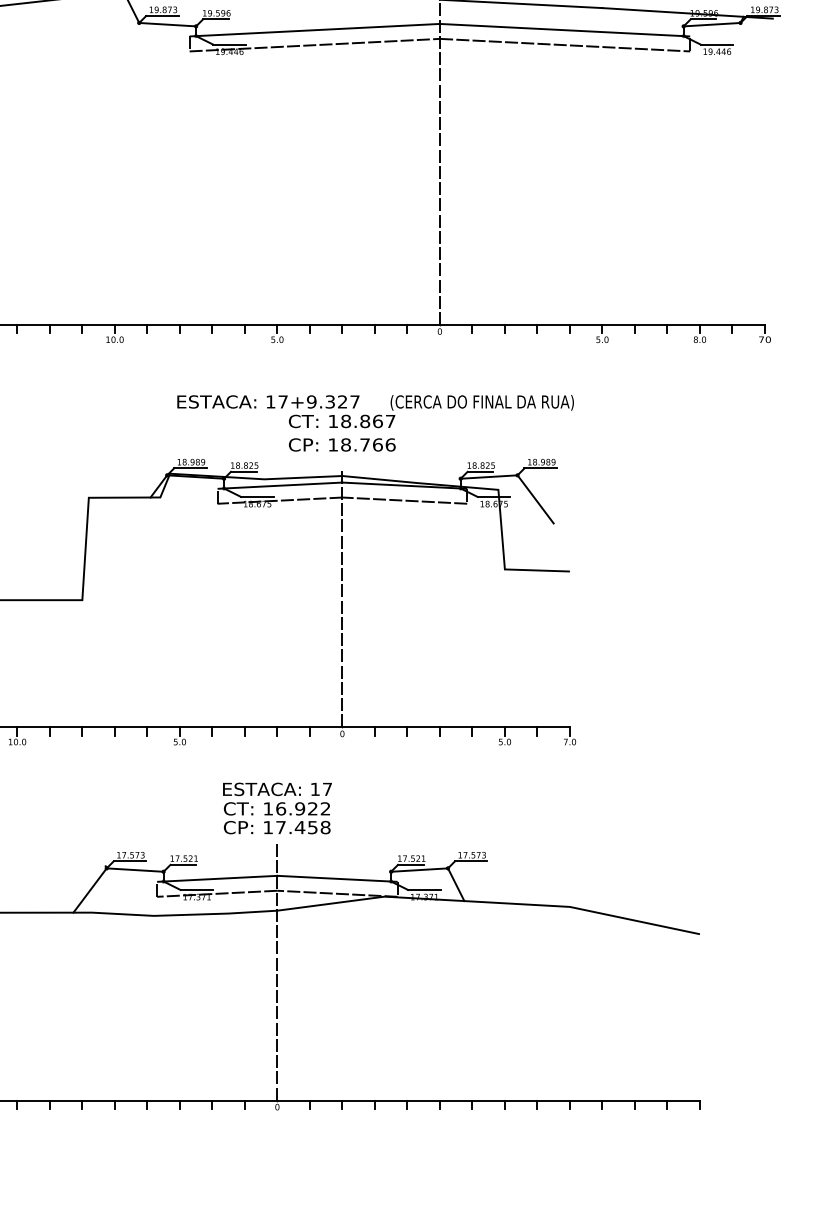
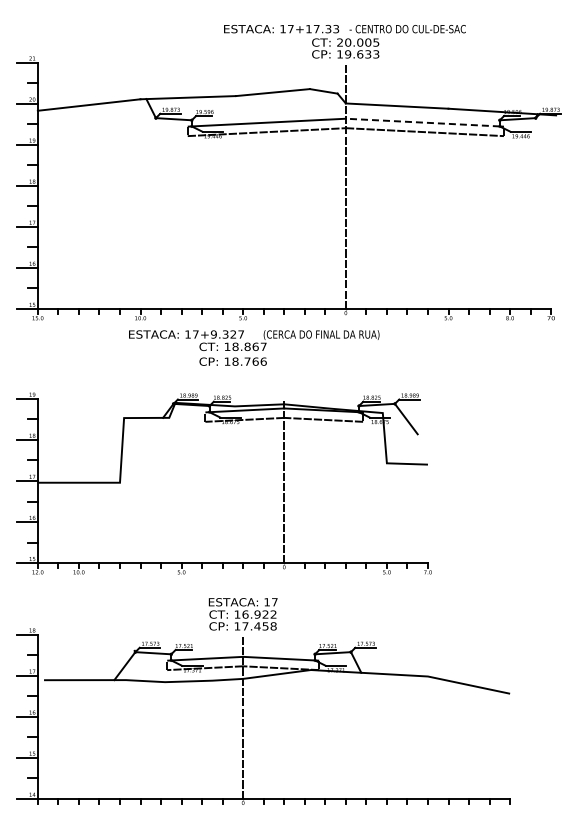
line: (561, 29) -> (422, 122), solid -> dashed
text: (376, 422) -> (254, 347), moved

